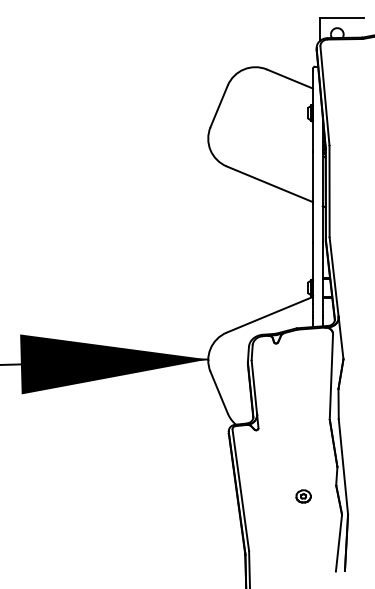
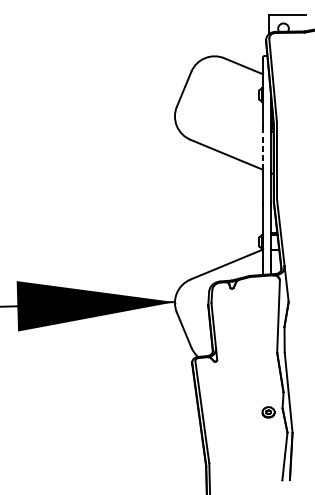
line: (312, 177) -> (262, 149), solid -> dashed
part: (303, 496) -> (268, 412), moved

